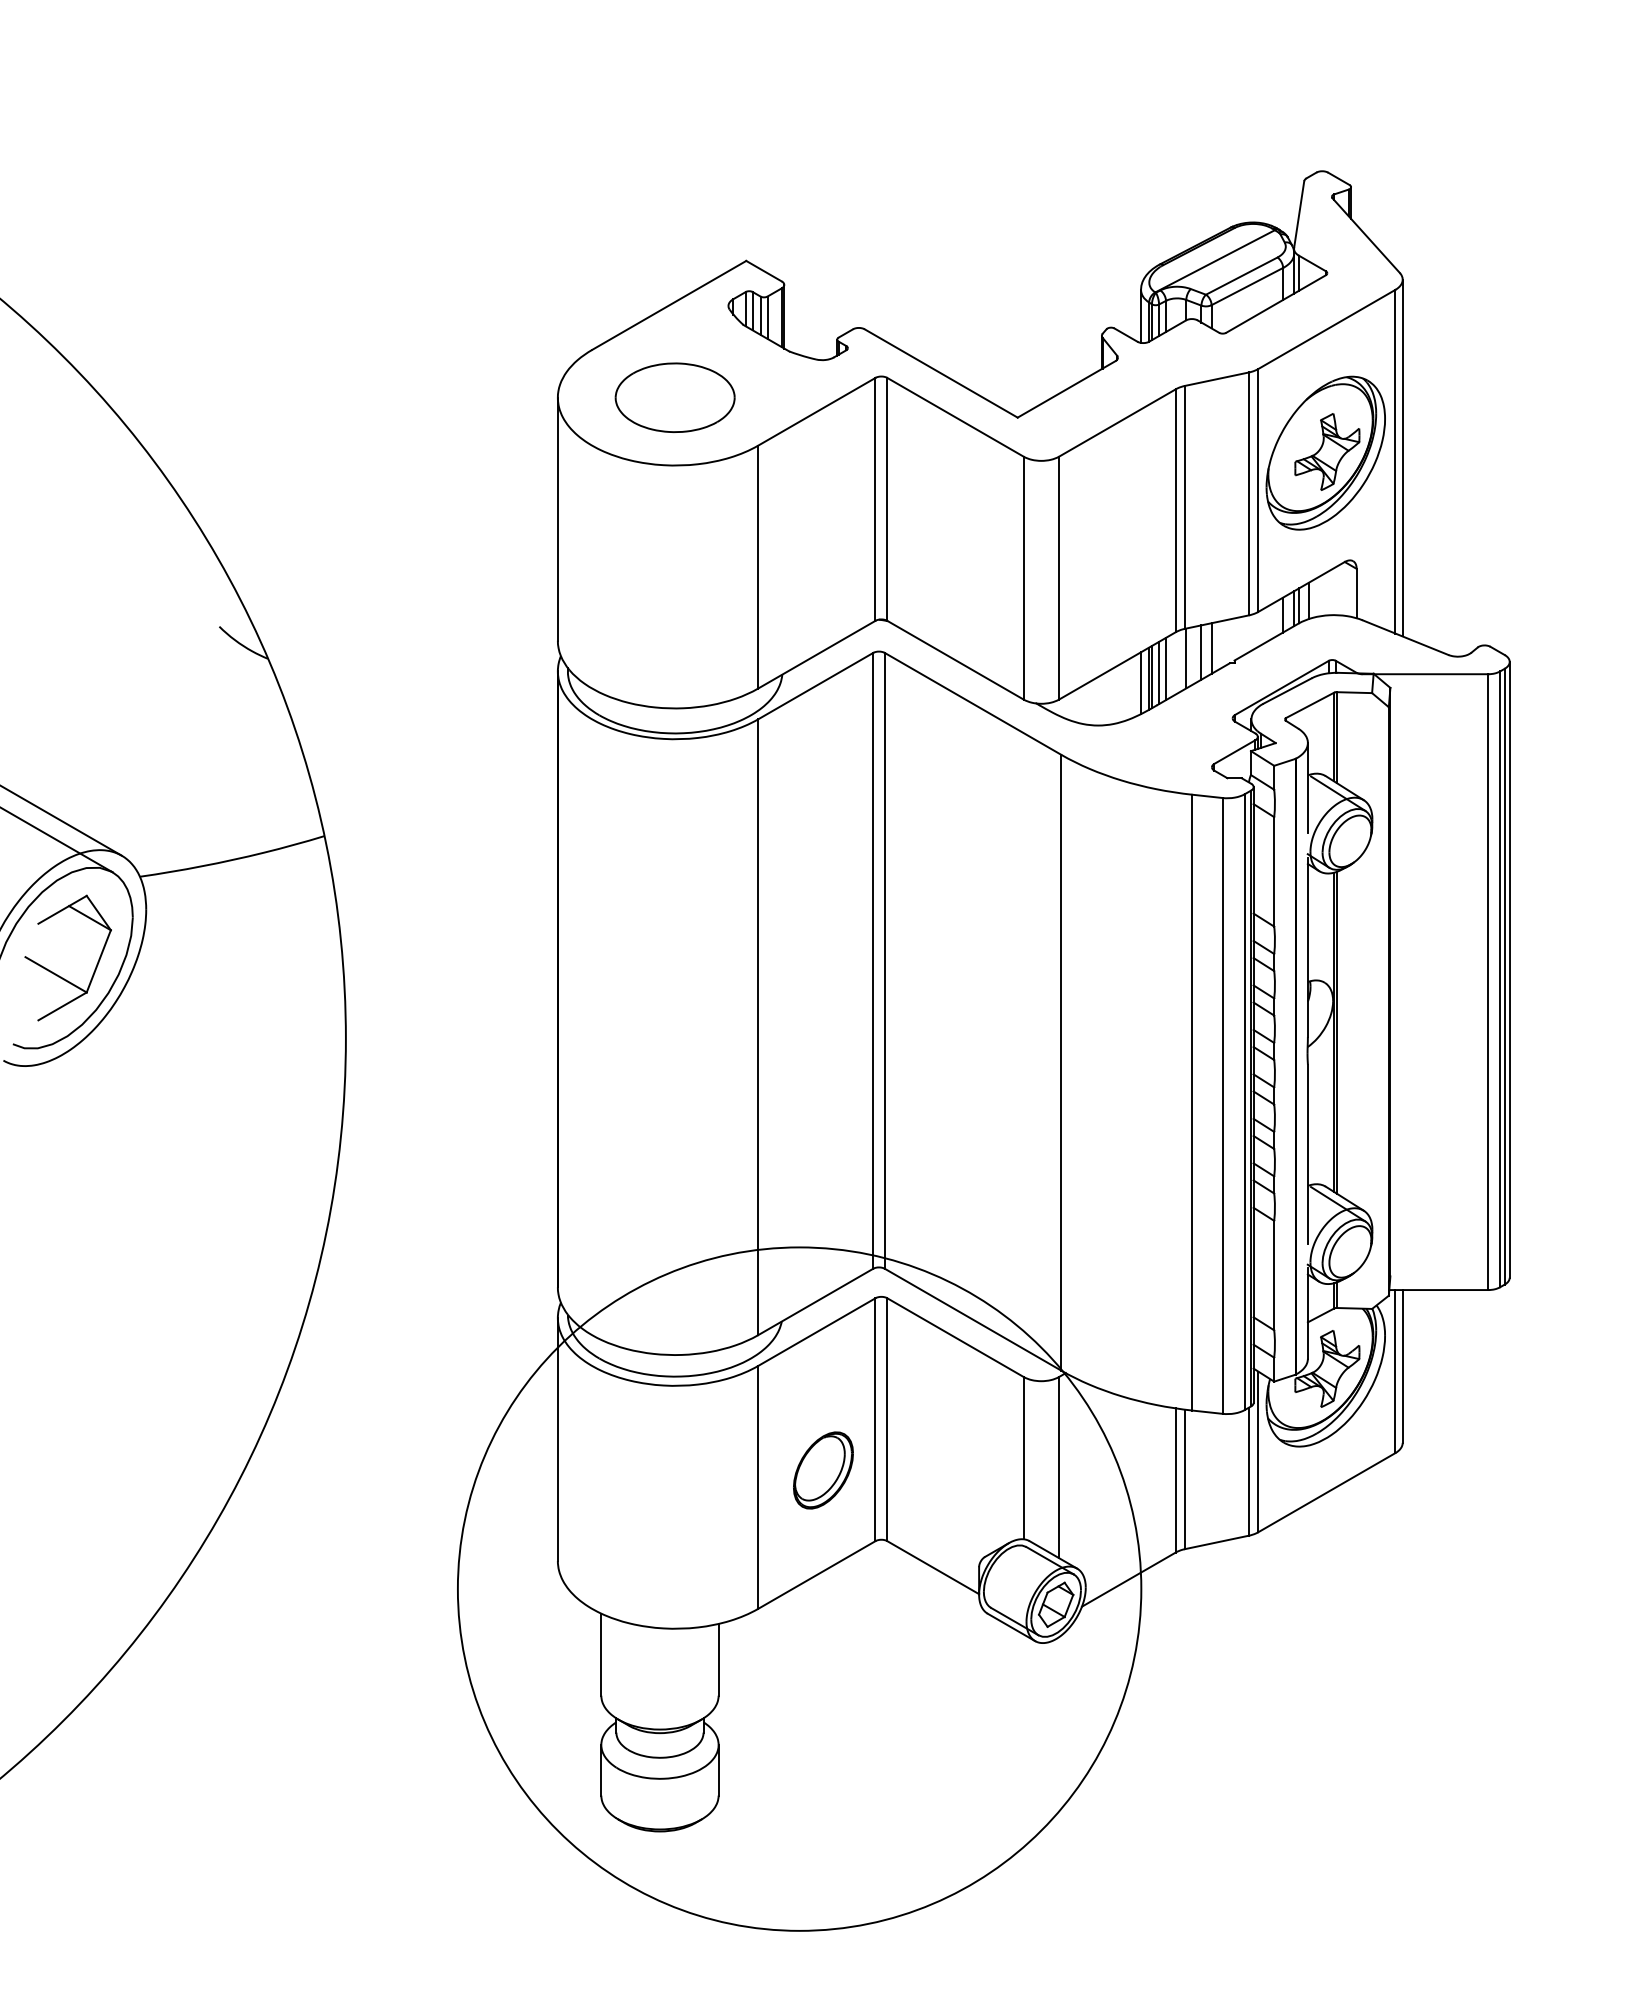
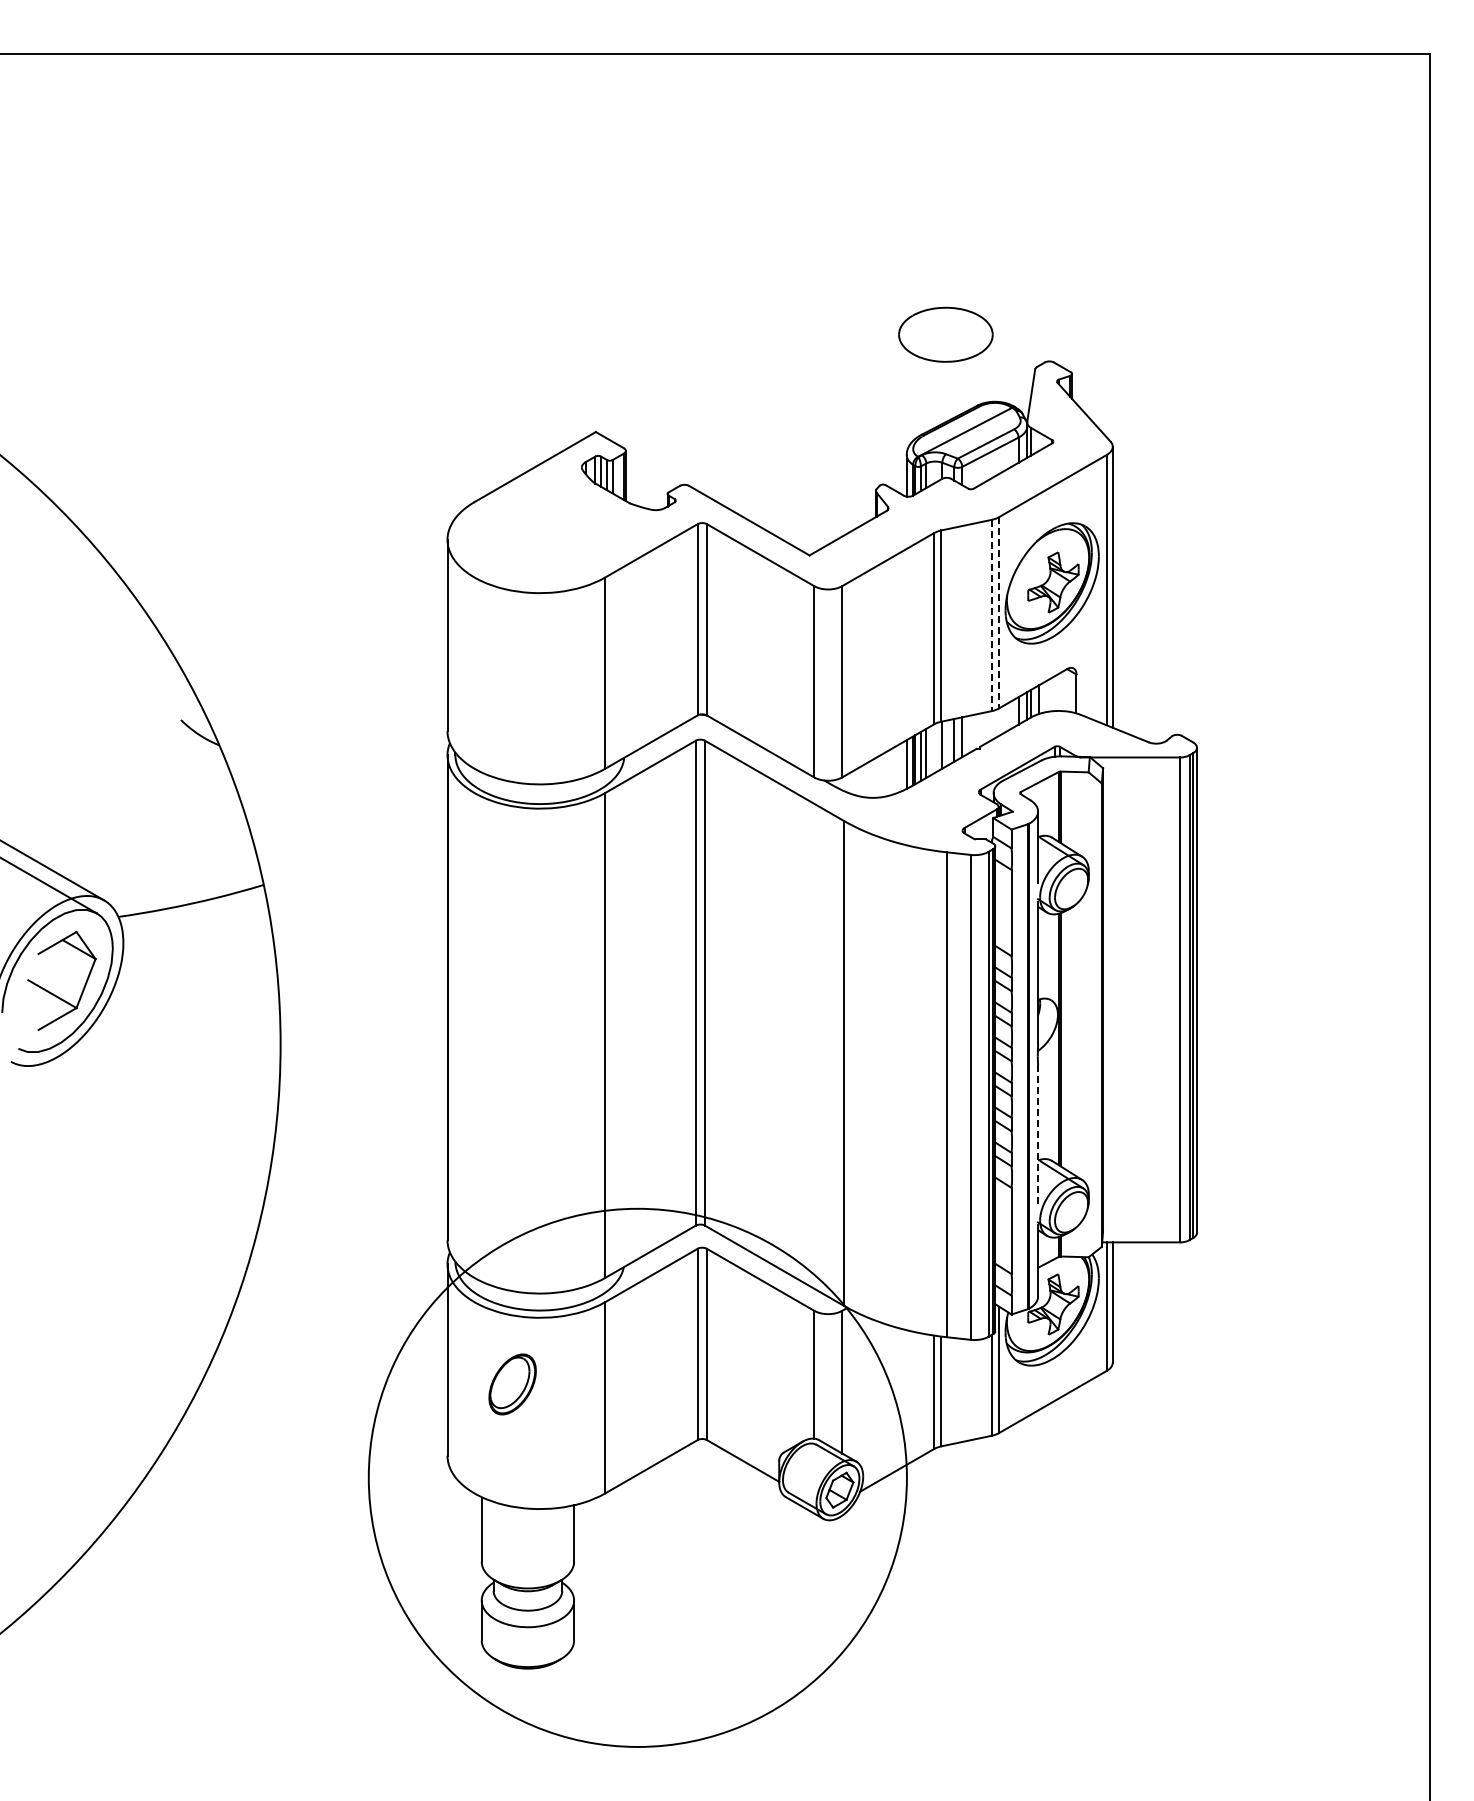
part: (674, 397) -> (945, 334), moved
line: (1258, 490) -> (999, 612), solid -> dashed
line: (1248, 493) -> (991, 615), solid -> dashed
line: (1308, 1154) -> (1038, 1135), solid -> dashed
part: (823, 1470) -> (512, 1384), moved

